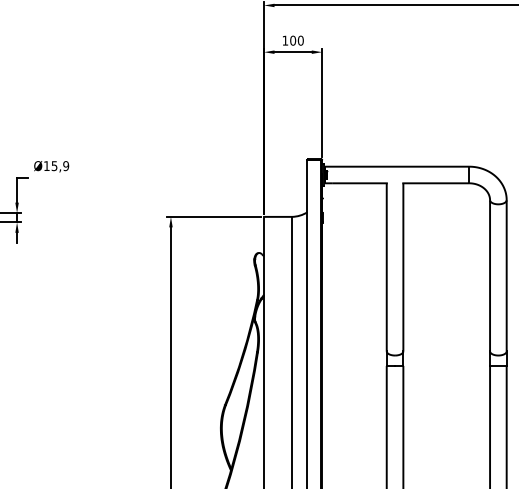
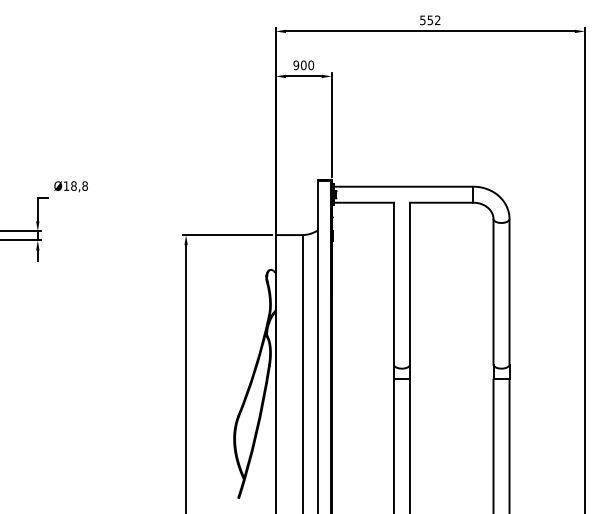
text: (285, 40) -> (296, 65), 100 -> 900
text: (60, 165) -> (79, 185), Ø15,9 -> Ø18,8

